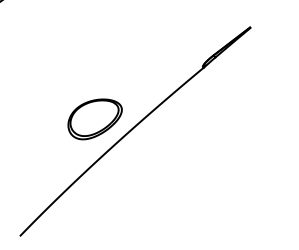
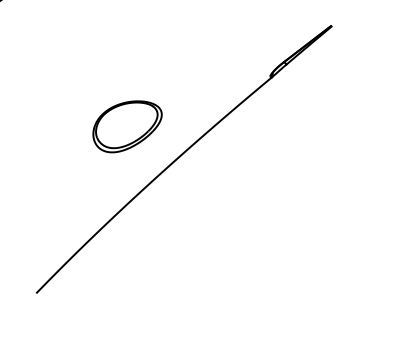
part: (95, 119) -> (127, 126), moved

